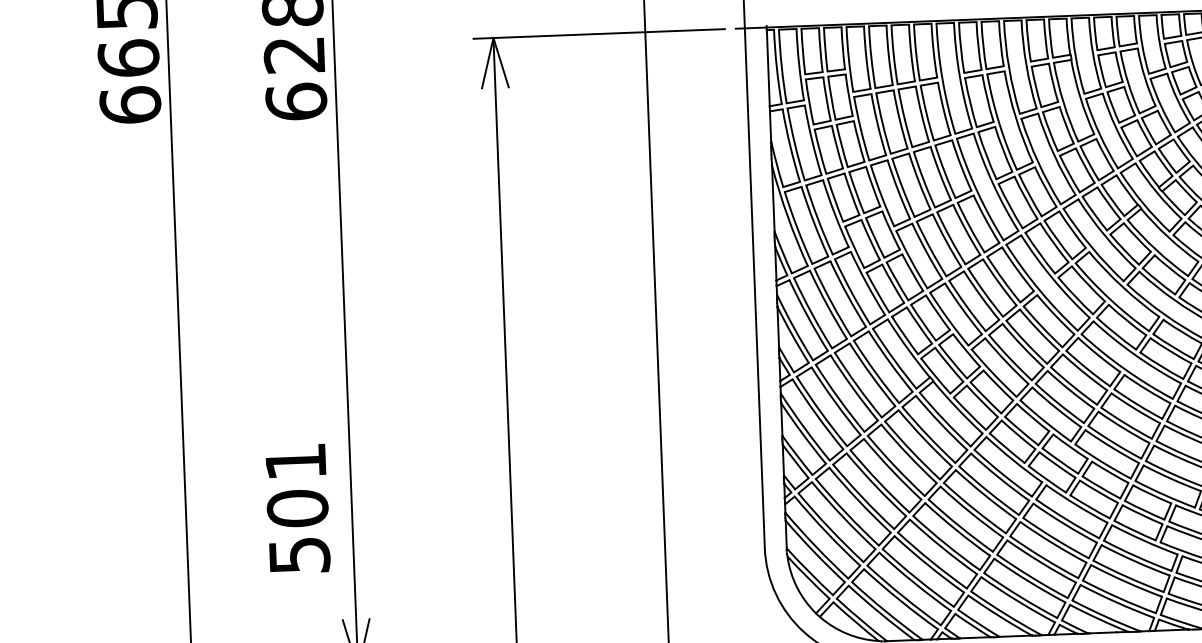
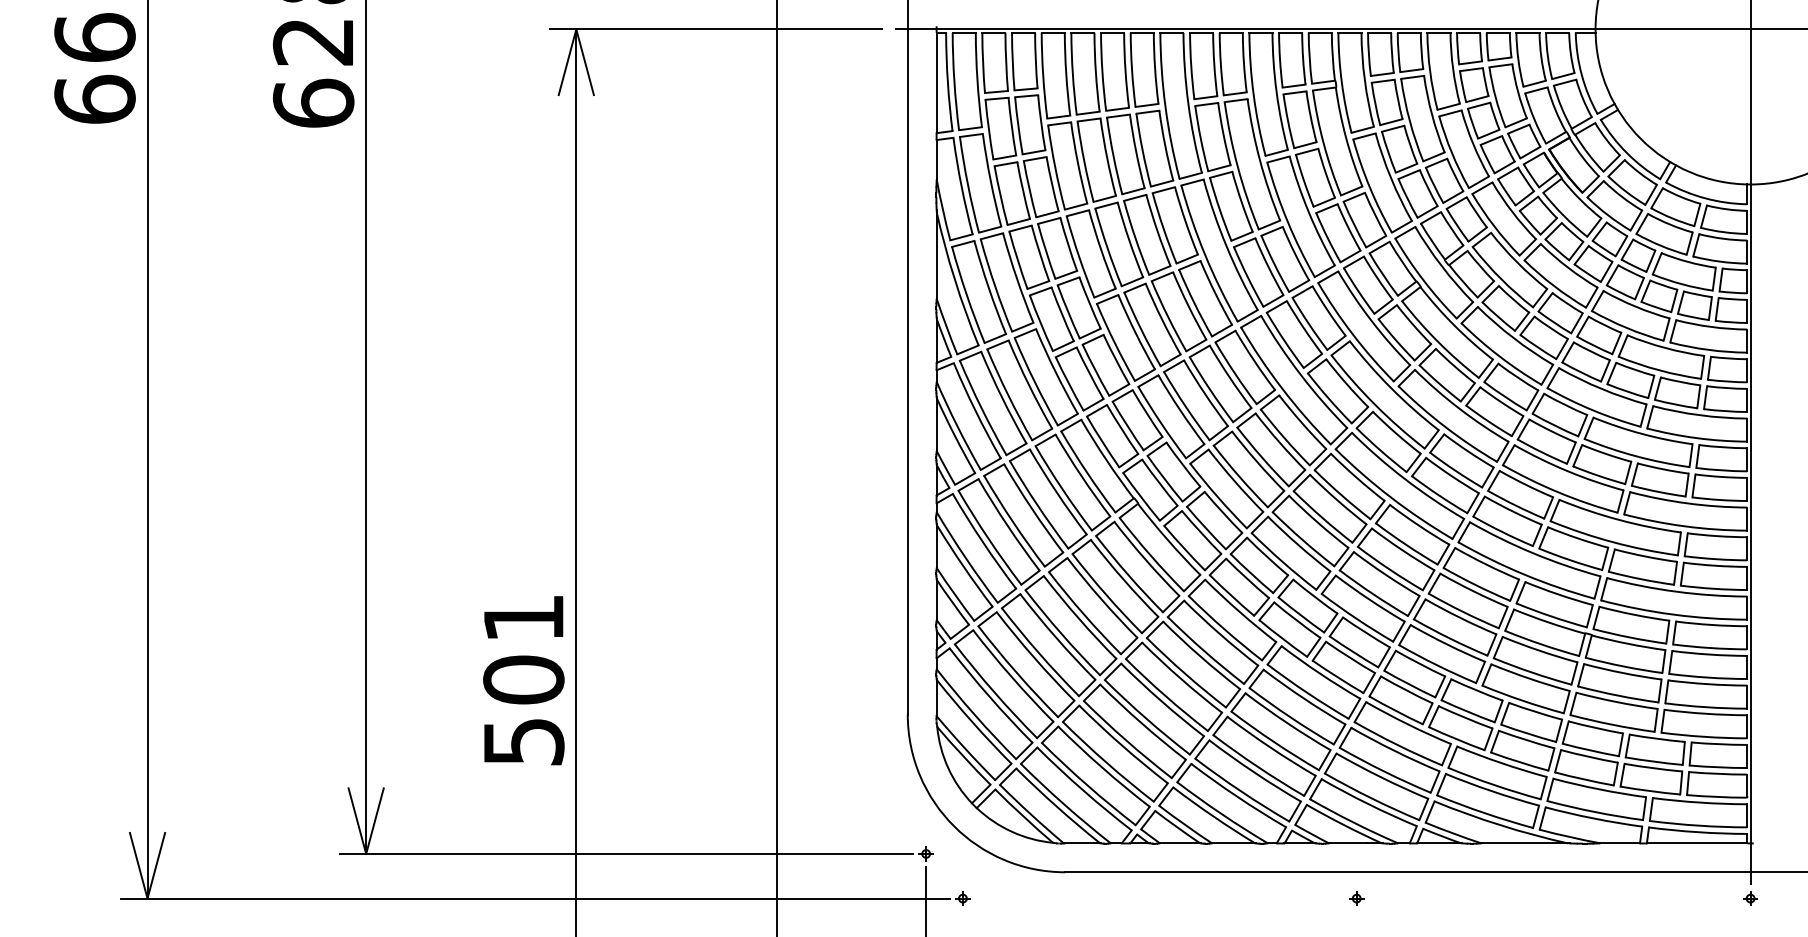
text: (297, 508) -> (523, 680), moved

